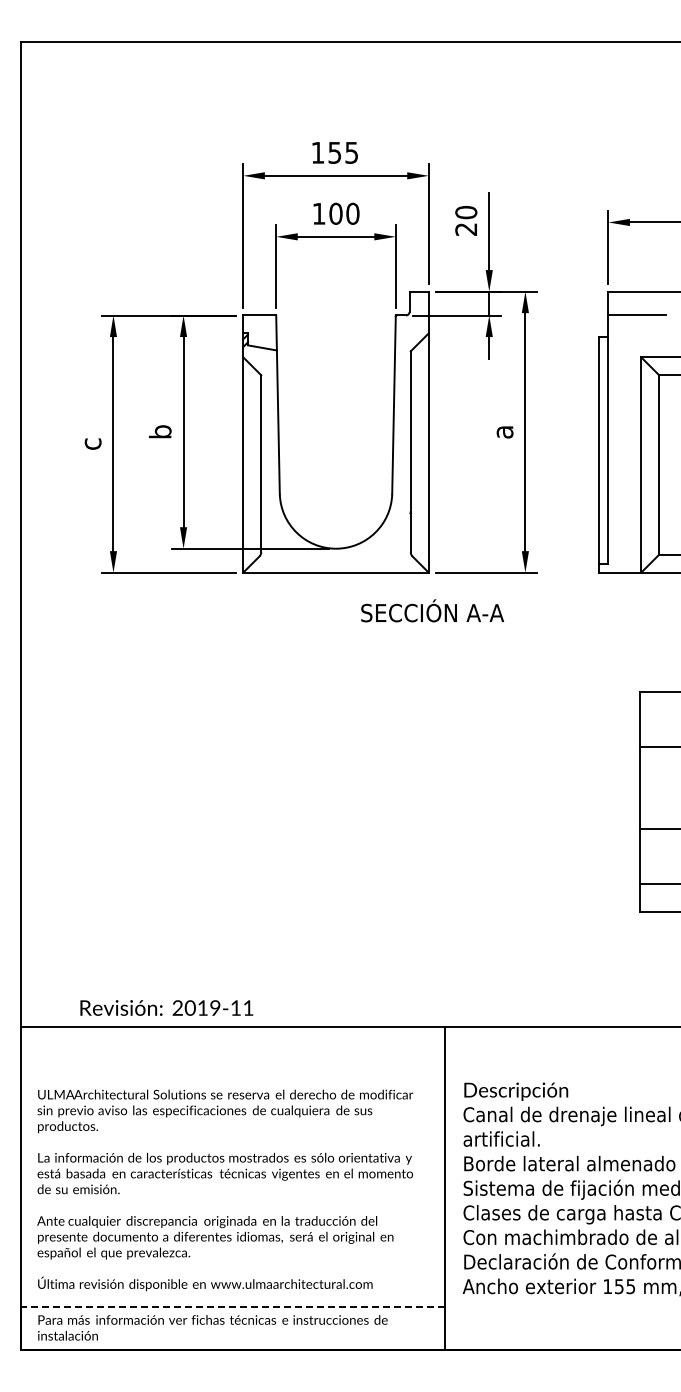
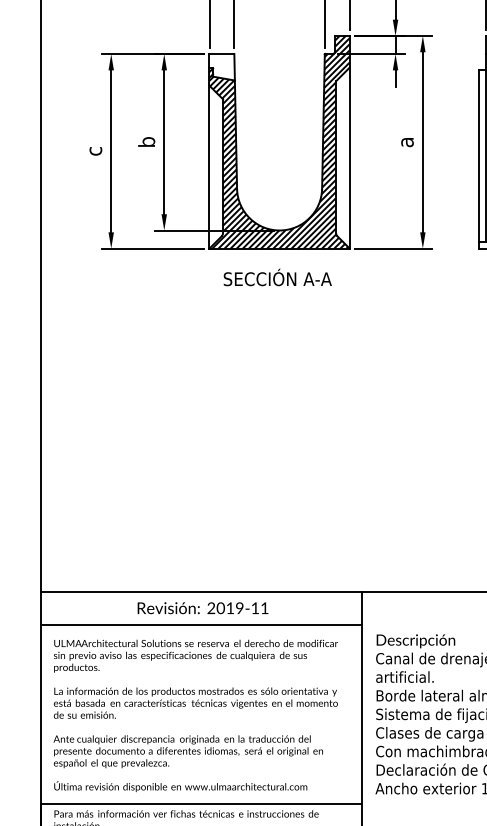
hatch: (335, 431) -> (279, 141), added
text: (432, 610) -> (277, 277), moved
text: (166, 1007) -> (202, 607), moved
line: (232, 1069) -> (201, 624), added
line: (232, 1307) -> (201, 804), dashed -> solid

